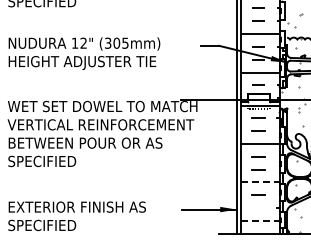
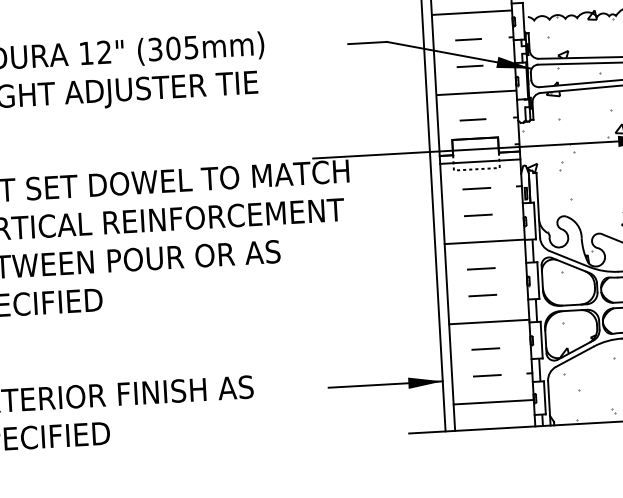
line: (260, 182) -> (489, 322), dashed -> solid
line: (258, 207) -> (488, 374), added
line: (260, 220) -> (493, 401), dashed -> solid

